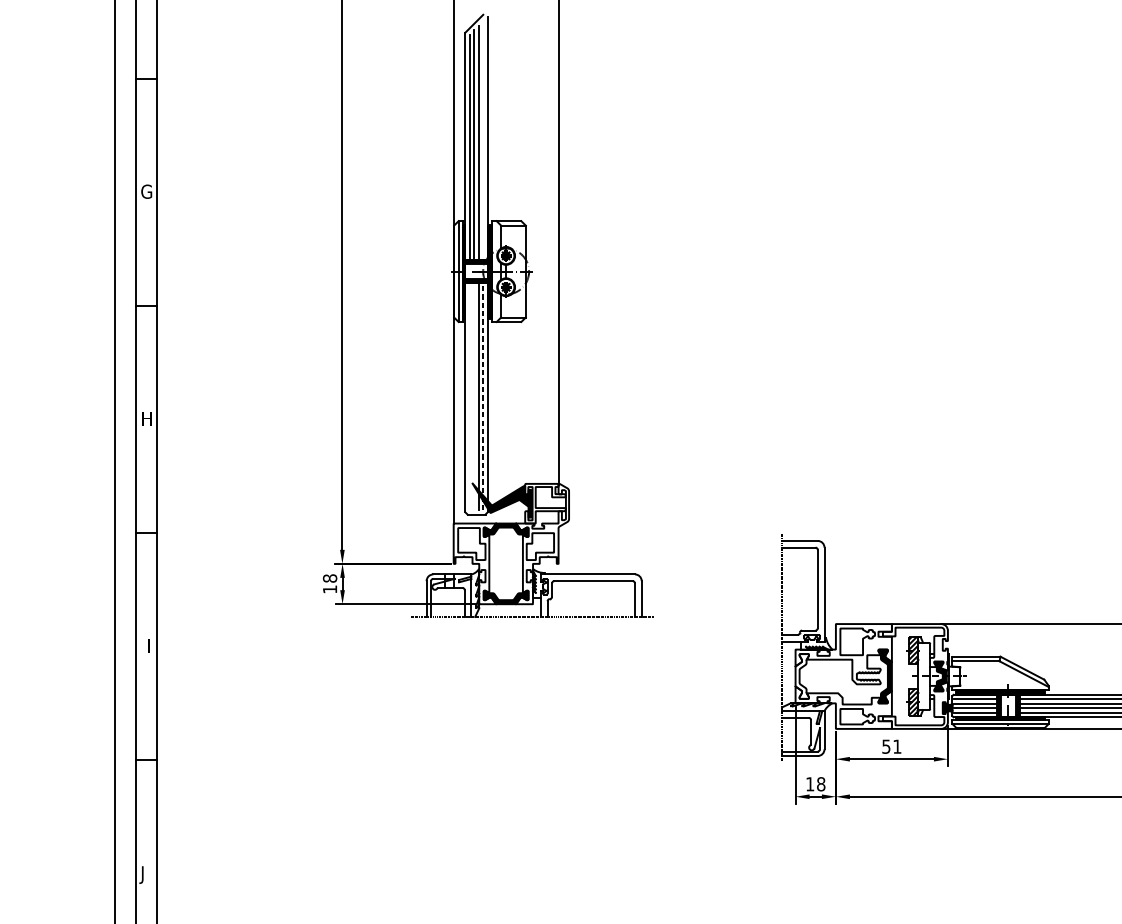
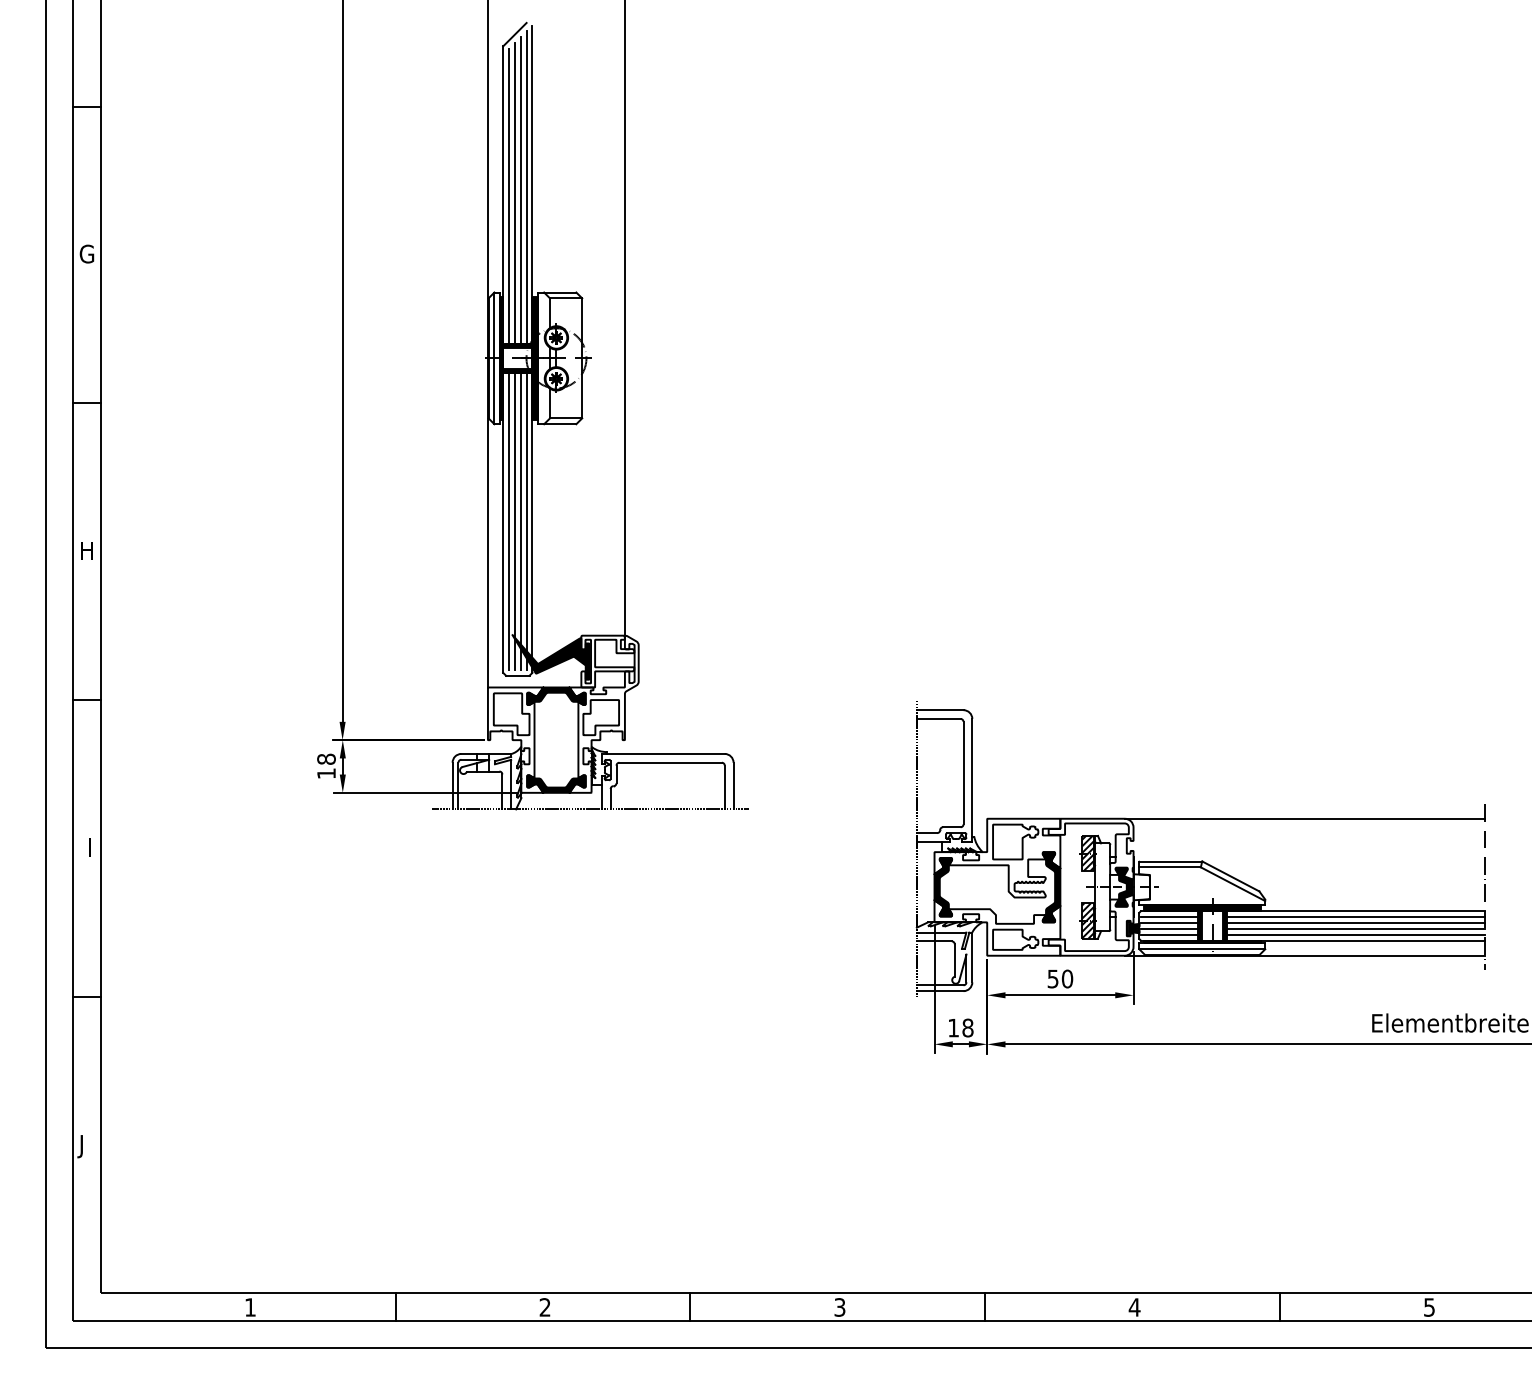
line: (483, 140) -> (526, 187), added
line: (483, 395) -> (526, 520), dashed -> solid
line: (470, 396) -> (509, 521), added
line: (474, 396) -> (514, 521), added
fill: (802, 675) -> (943, 886), added
text: (897, 746) -> (1067, 978), 51 -> 50

